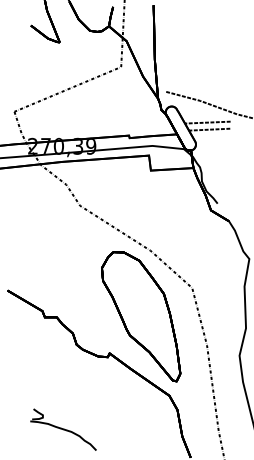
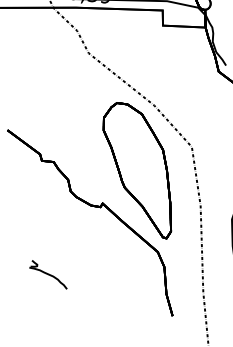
part: (63, 429) -> (48, 274), size x0.6

